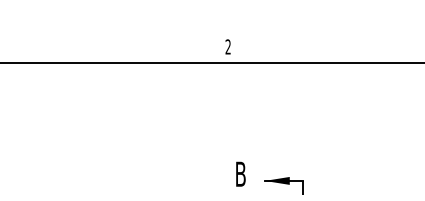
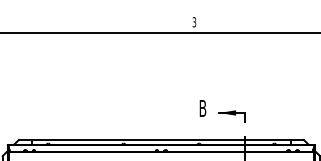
text: (228, 47) -> (194, 22), 2 -> 3

